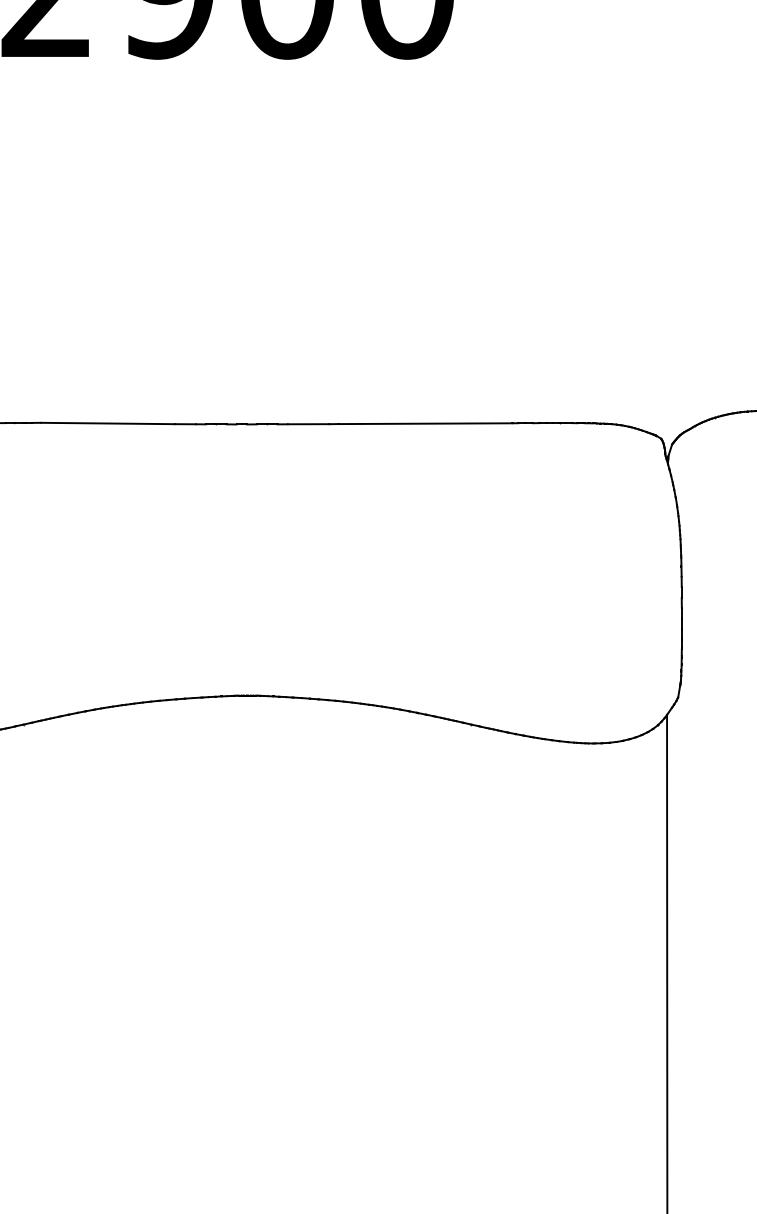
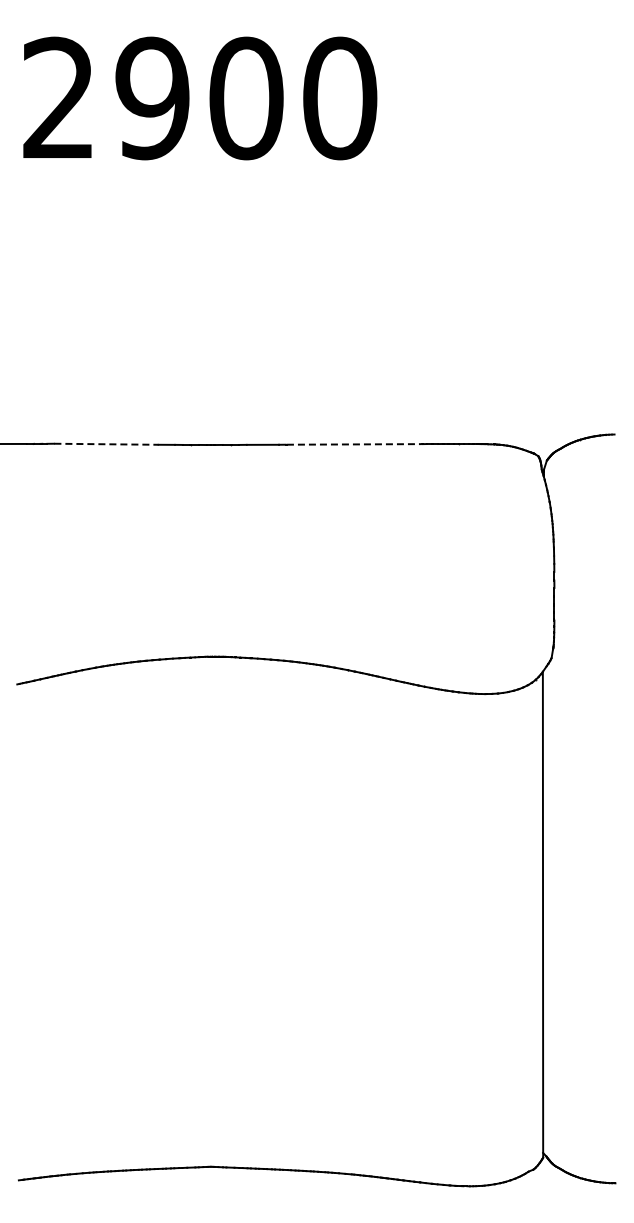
line: (109, 423) -> (107, 444), solid -> dashed
line: (425, 423) -> (354, 444), solid -> dashed

